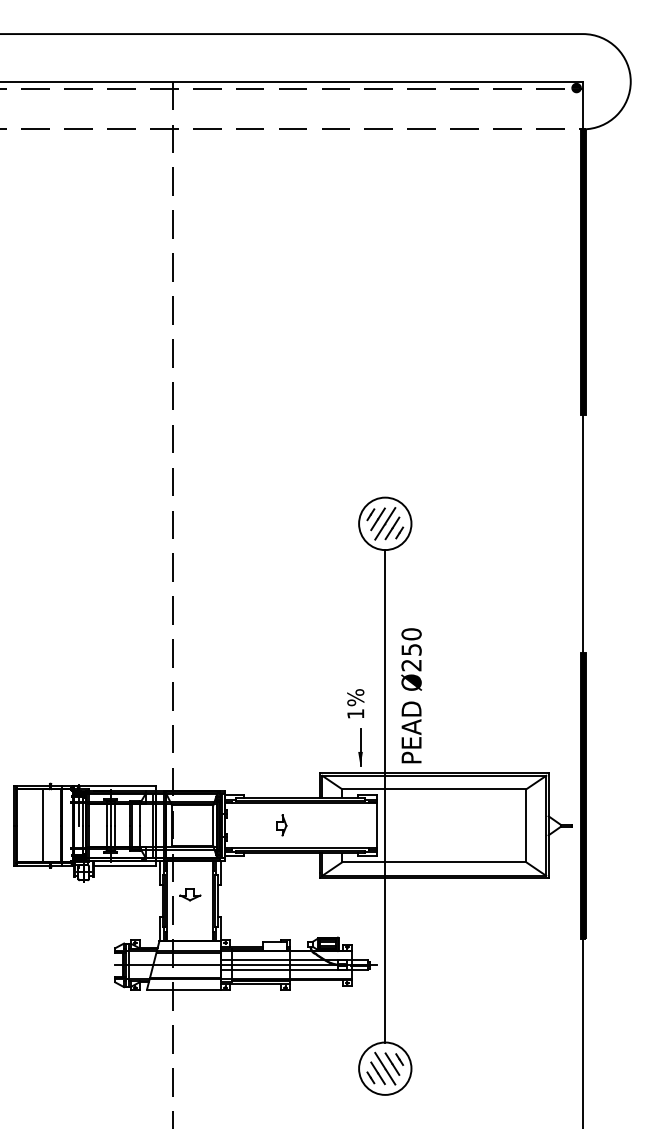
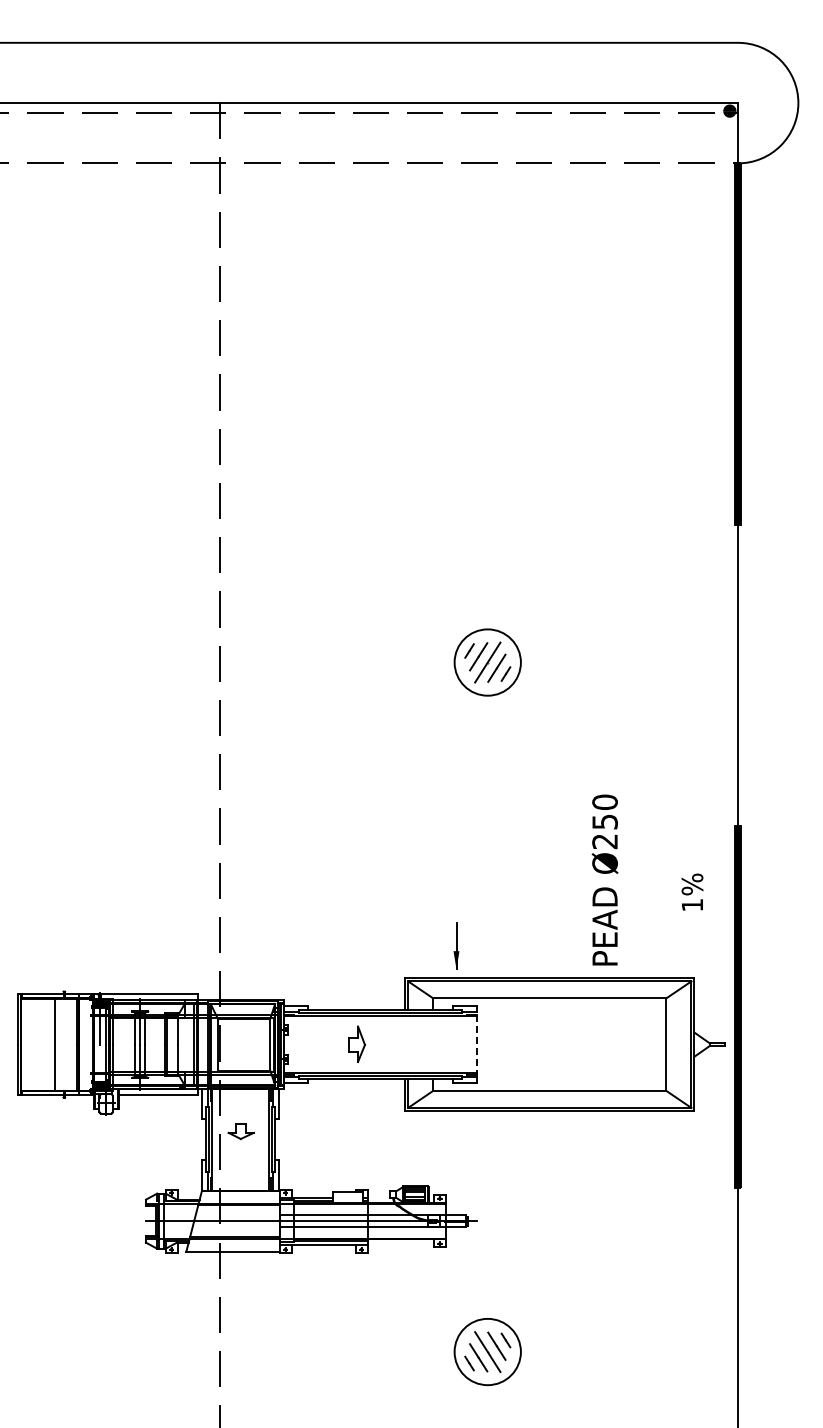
text: (411, 695) -> (604, 879), moved
text: (355, 703) -> (692, 891), moved
line: (385, 795) -> (487, 1006), removed
part: (281, 824) -> (356, 1043), size x1.4
line: (376, 825) -> (476, 1044), solid -> dashed

